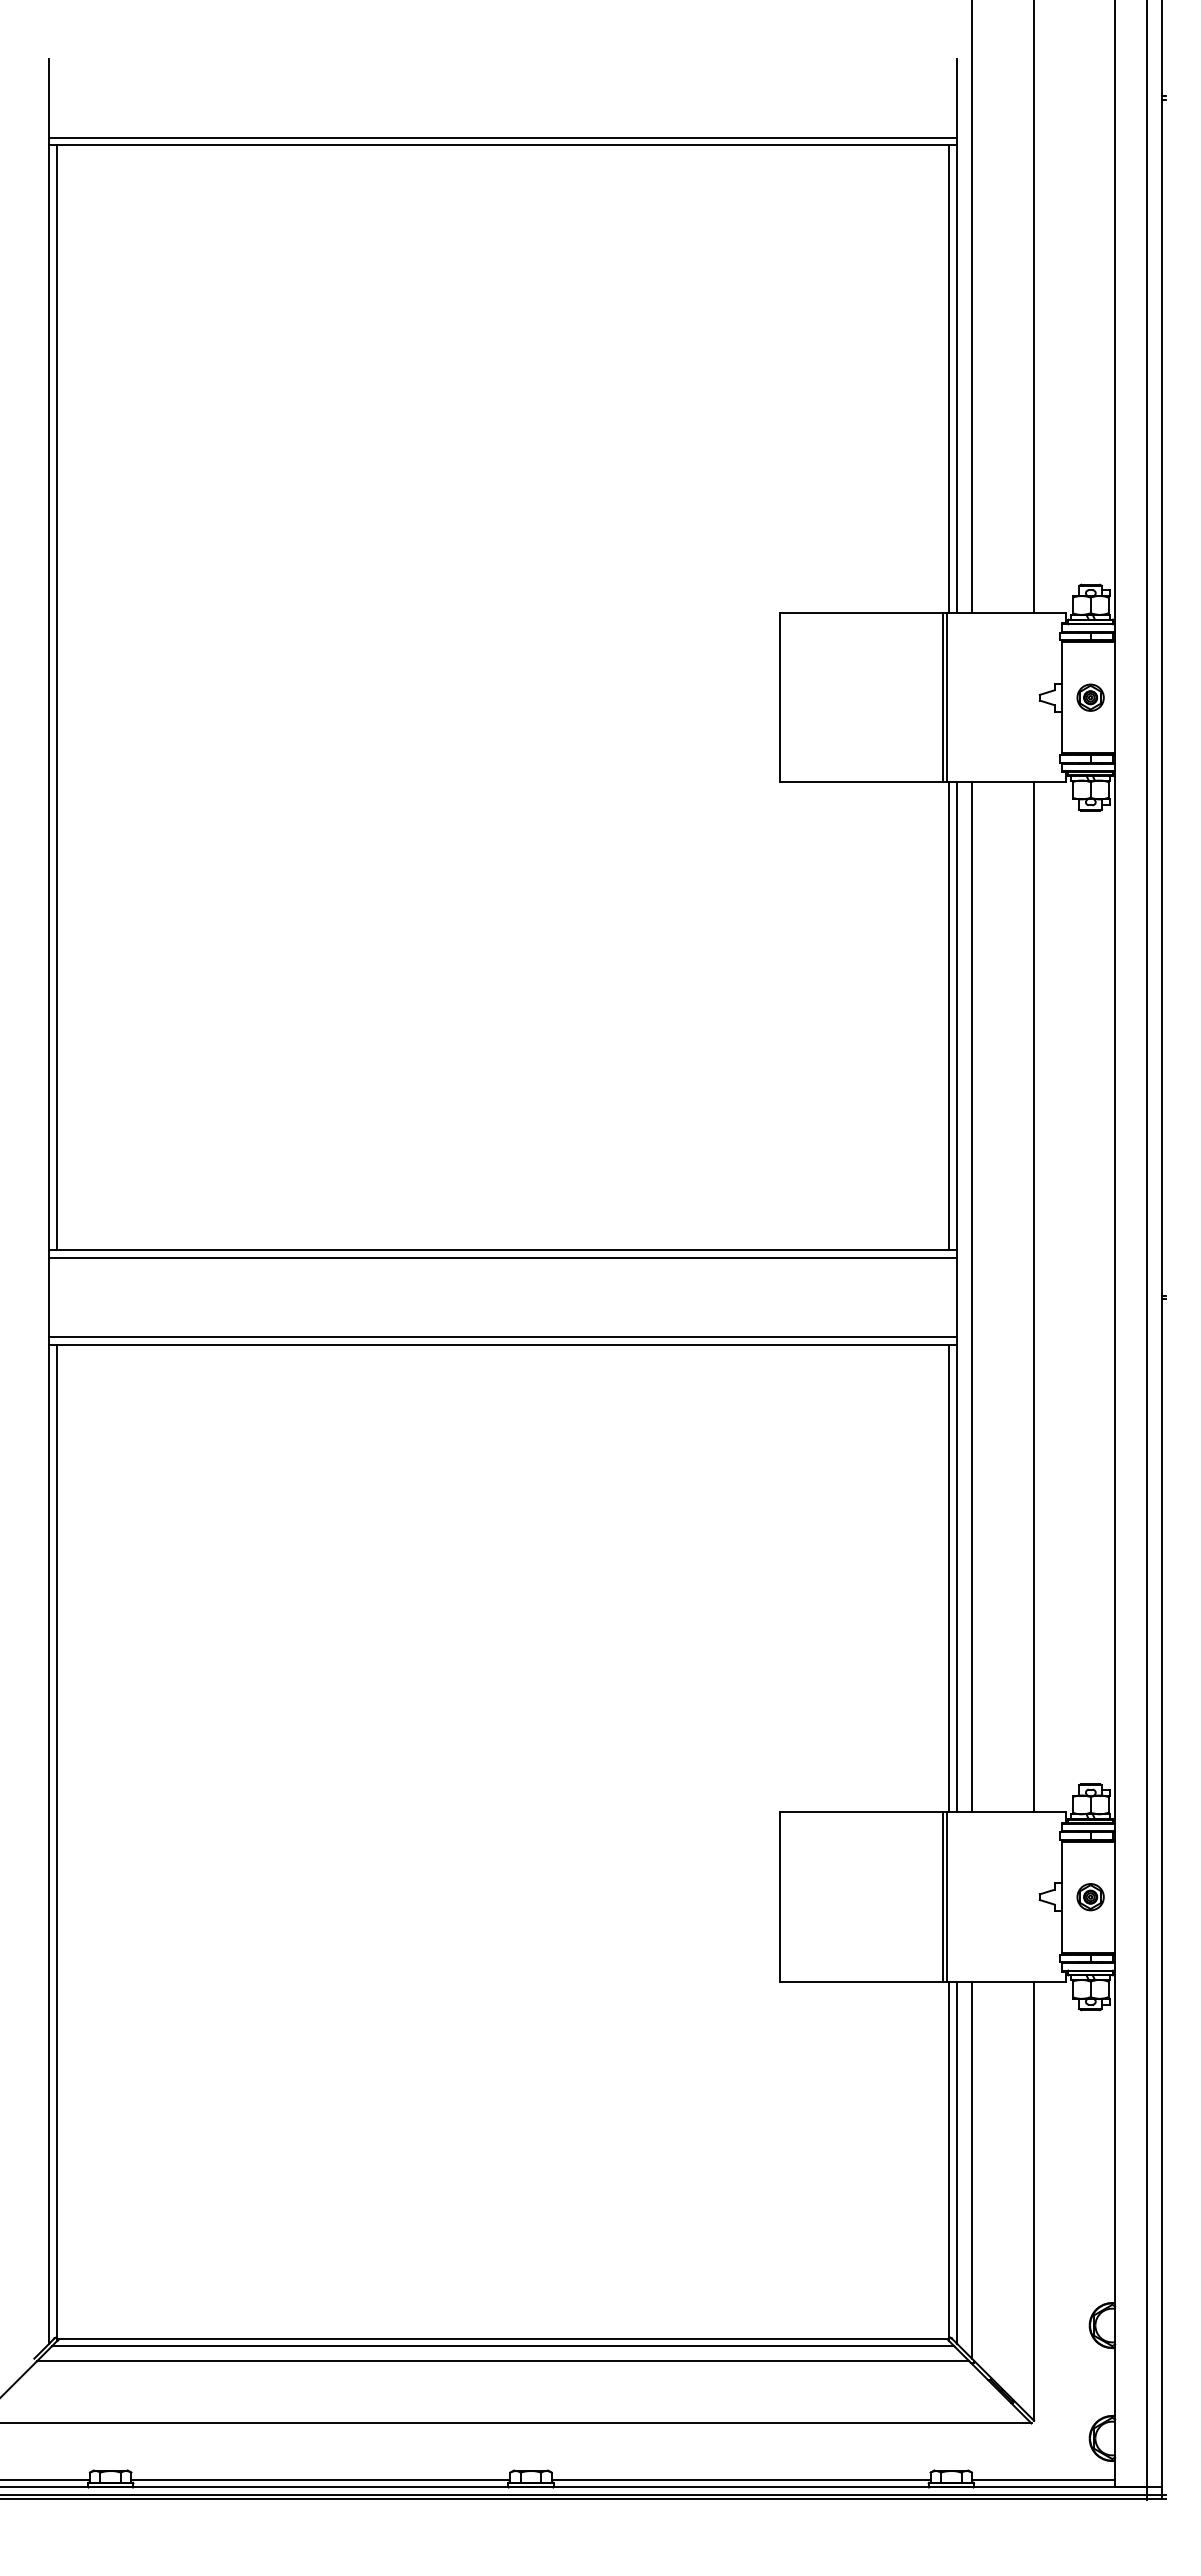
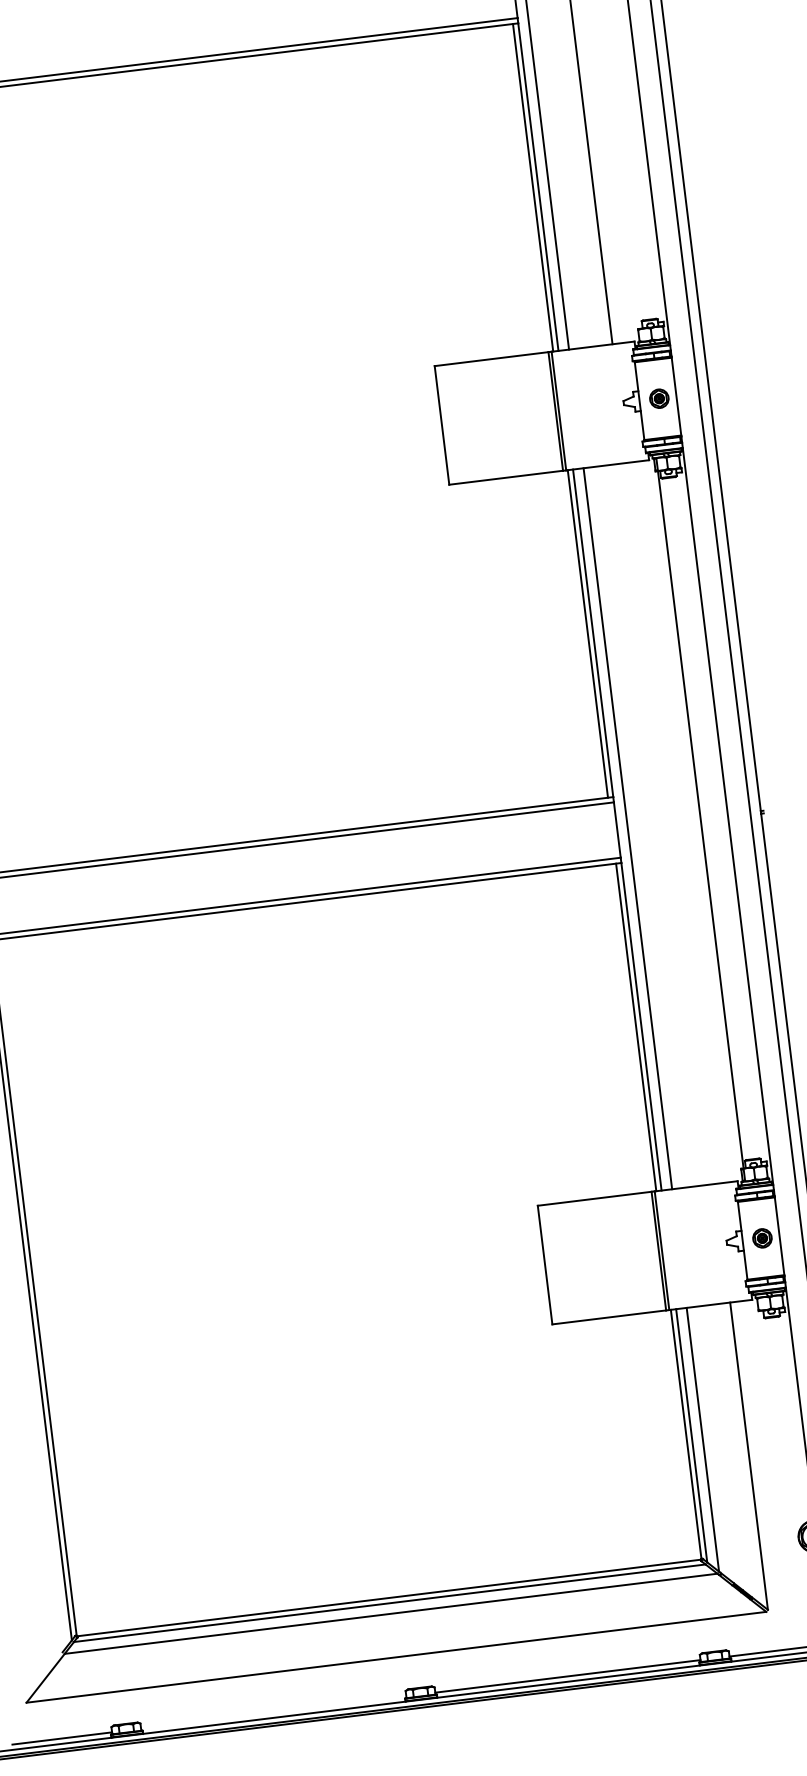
line: (1034, 1297) -> (701, 819), moved
line: (320, 2479) -> (273, 1712), removed

